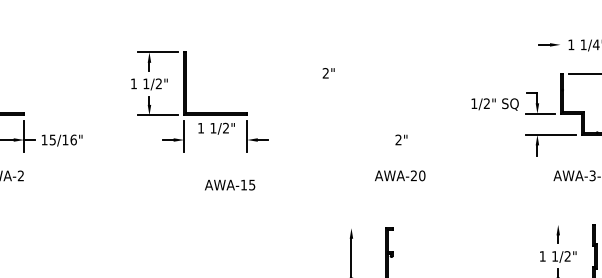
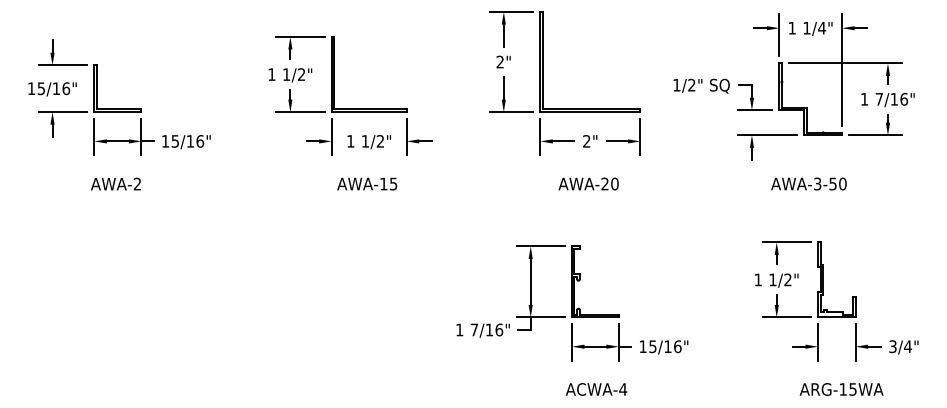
line: (560, 50) -> (779, 35), added
part: (362, 91) -> (543, 83), added
text: (495, 103) -> (701, 85), moved
text: (215, 129) -> (368, 142), moved
text: (230, 184) -> (367, 183), moved
line: (566, 224) -> (786, 242), added
line: (359, 228) -> (540, 246), added

